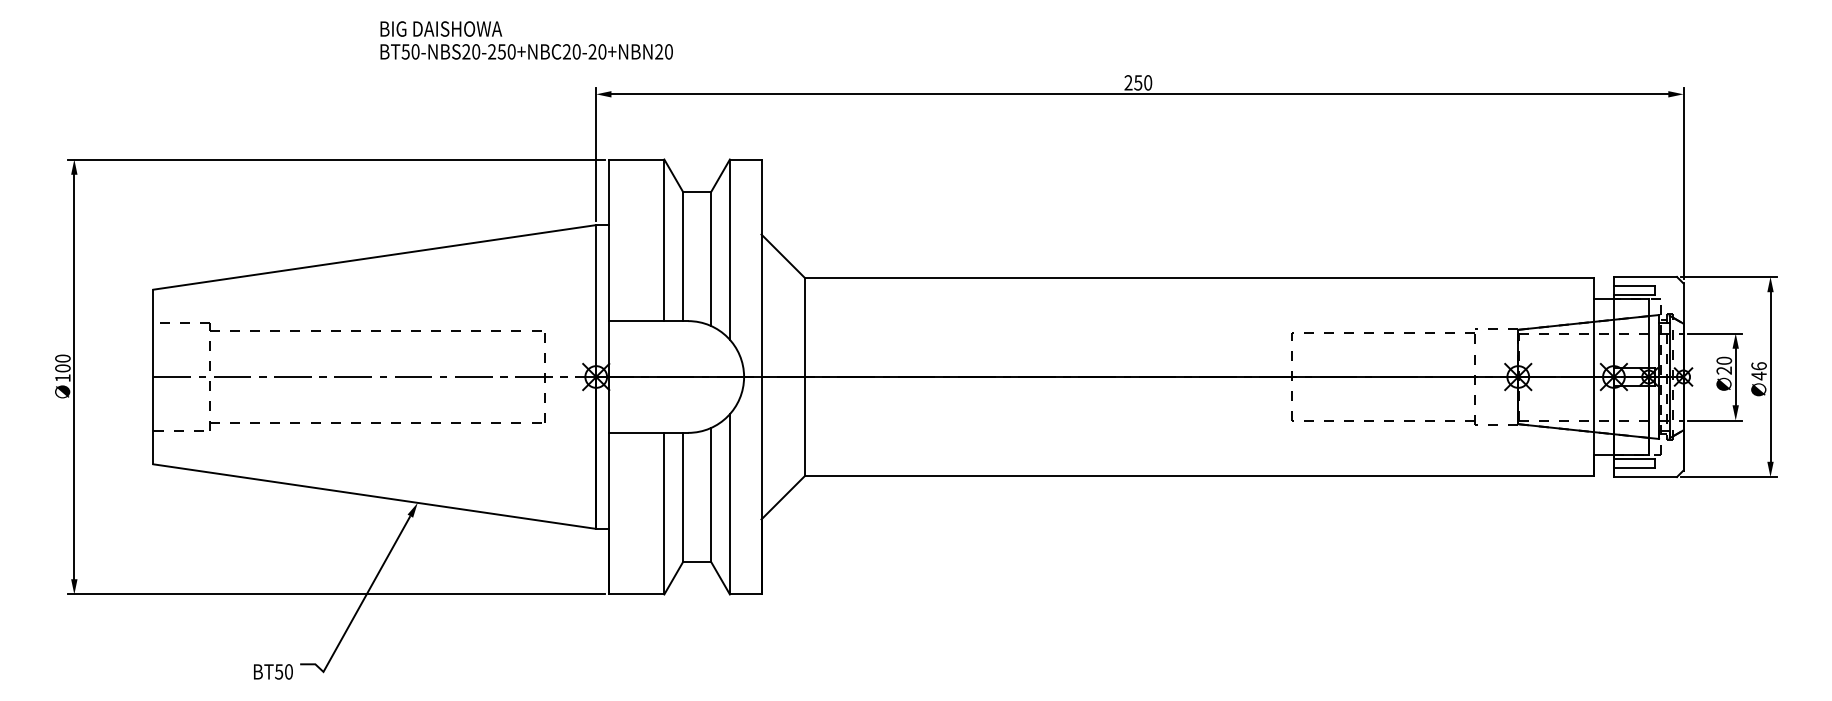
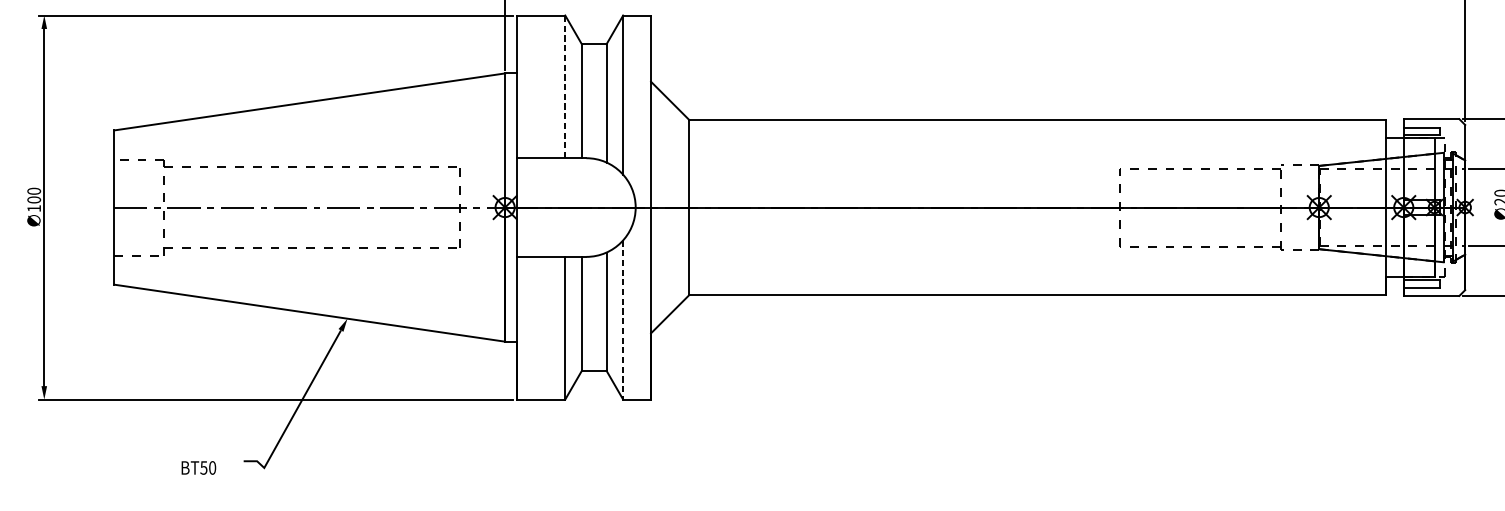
line: (664, 240) -> (565, 87), solid -> dashed
line: (729, 504) -> (622, 320), solid -> dashed
text: (273, 671) -> (198, 467), moved

